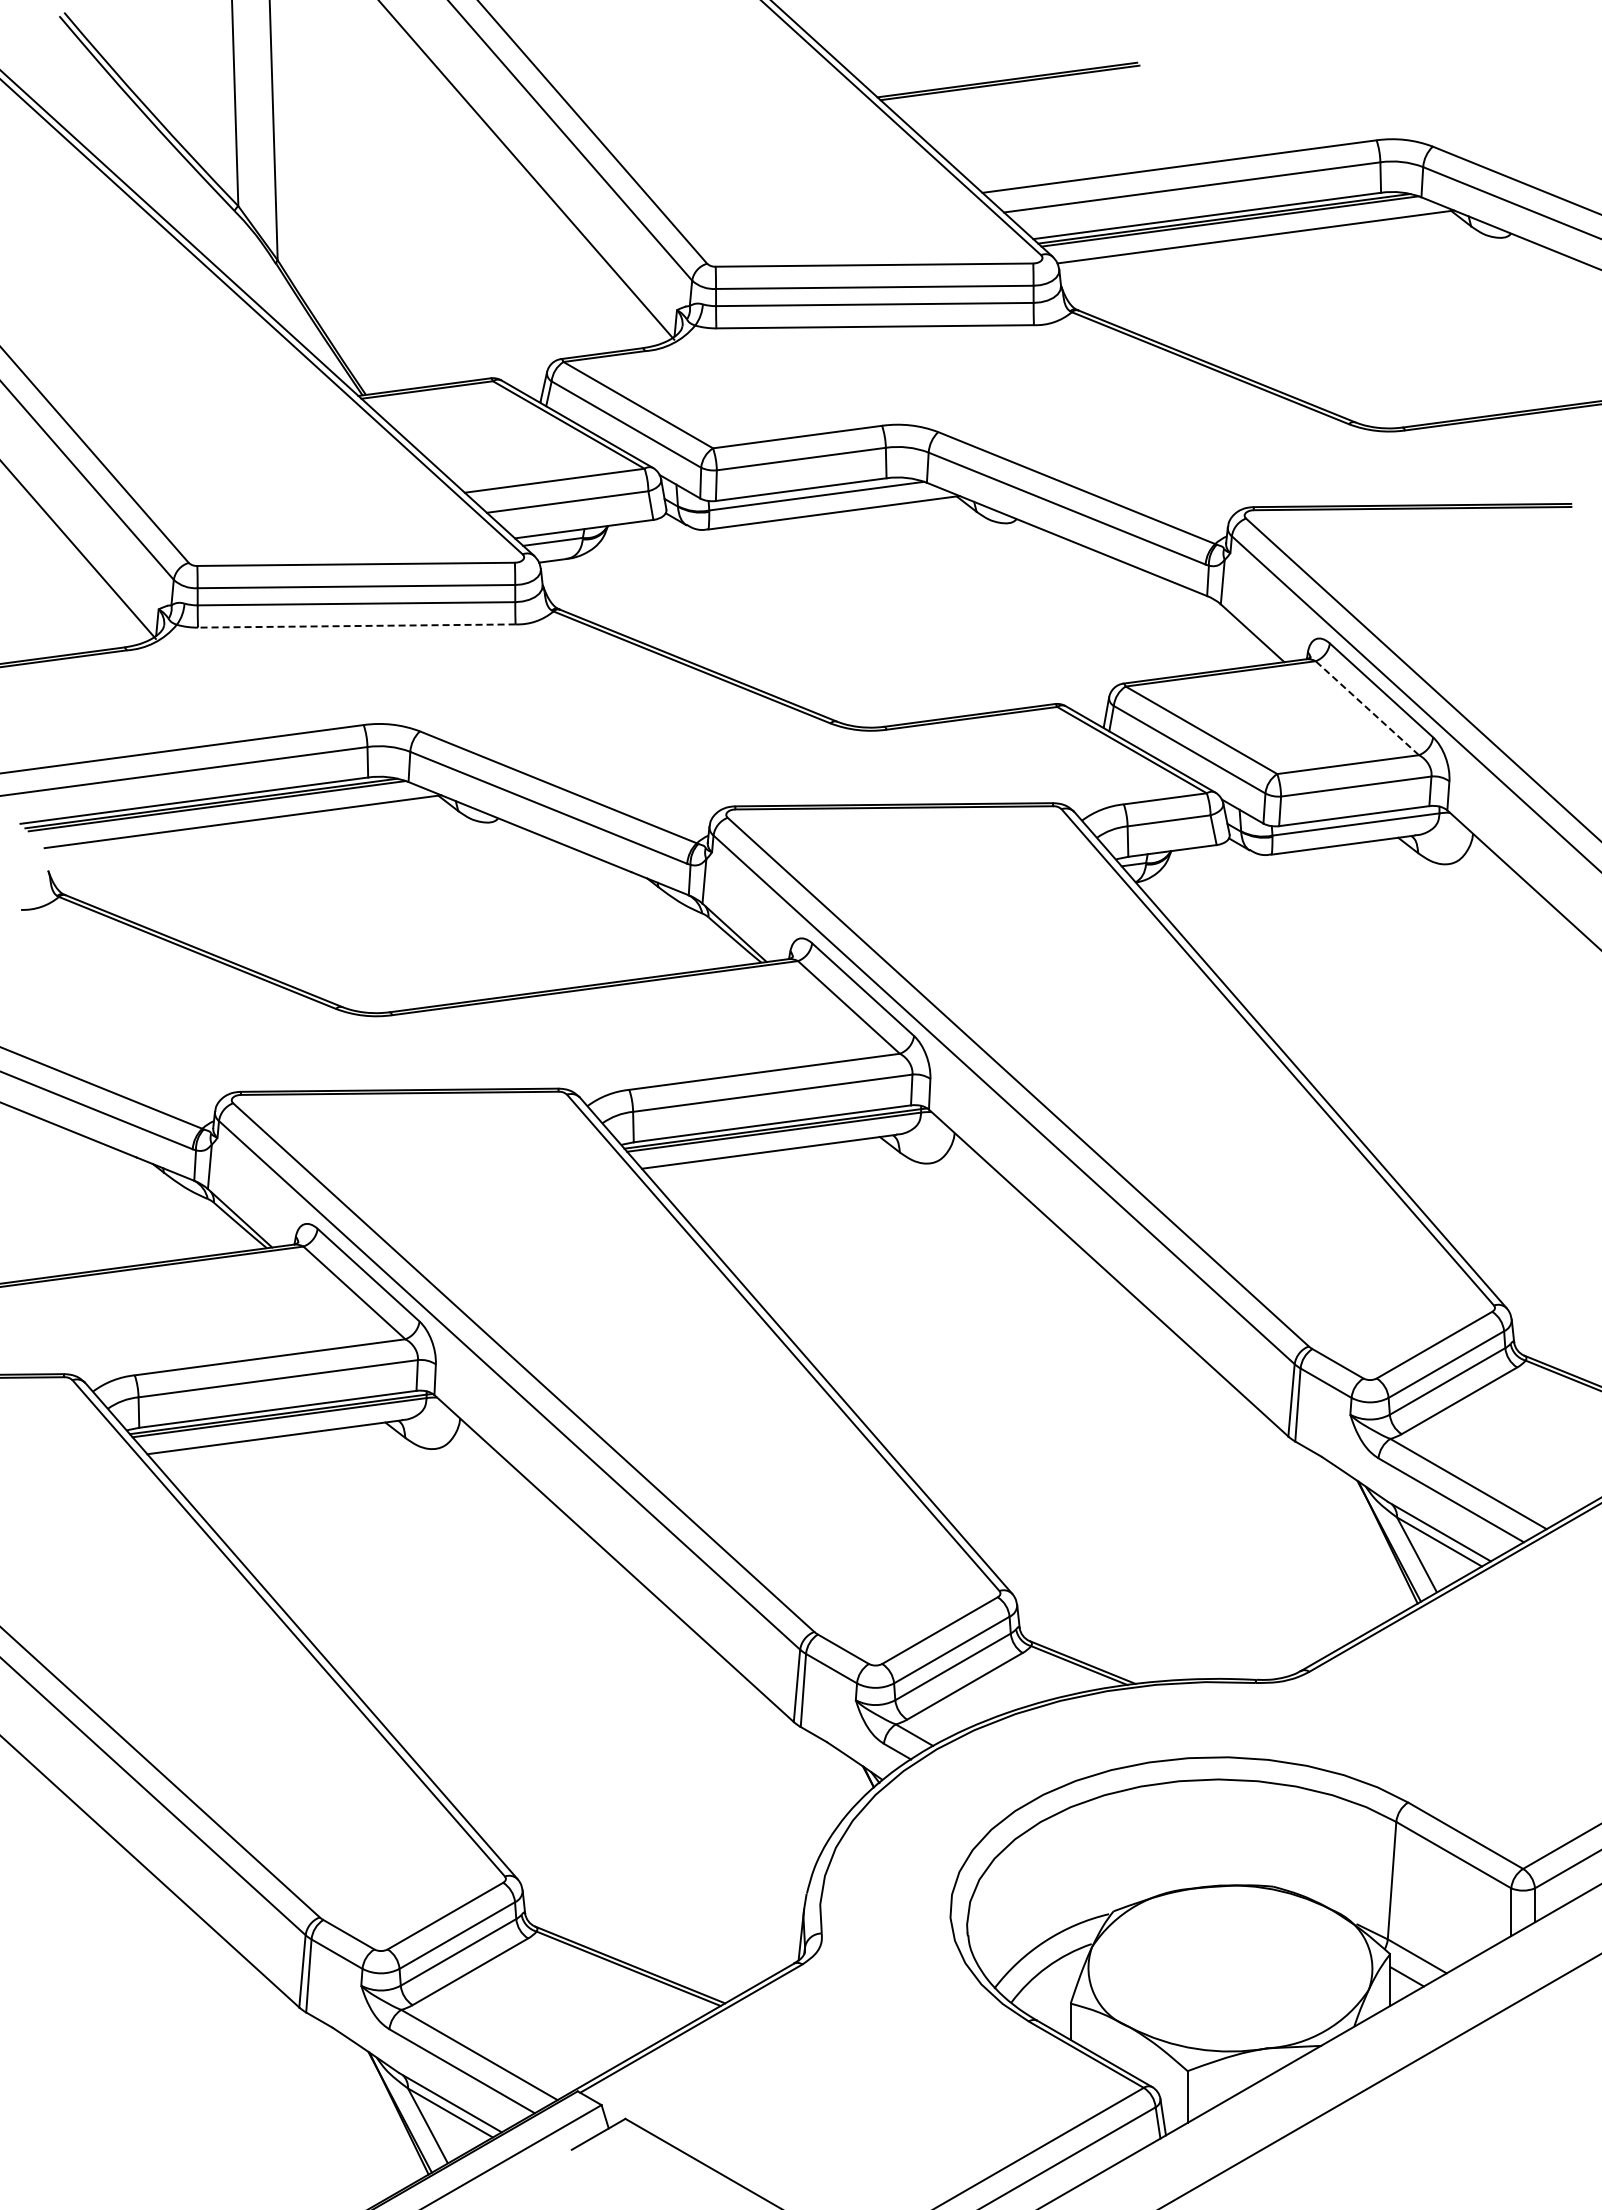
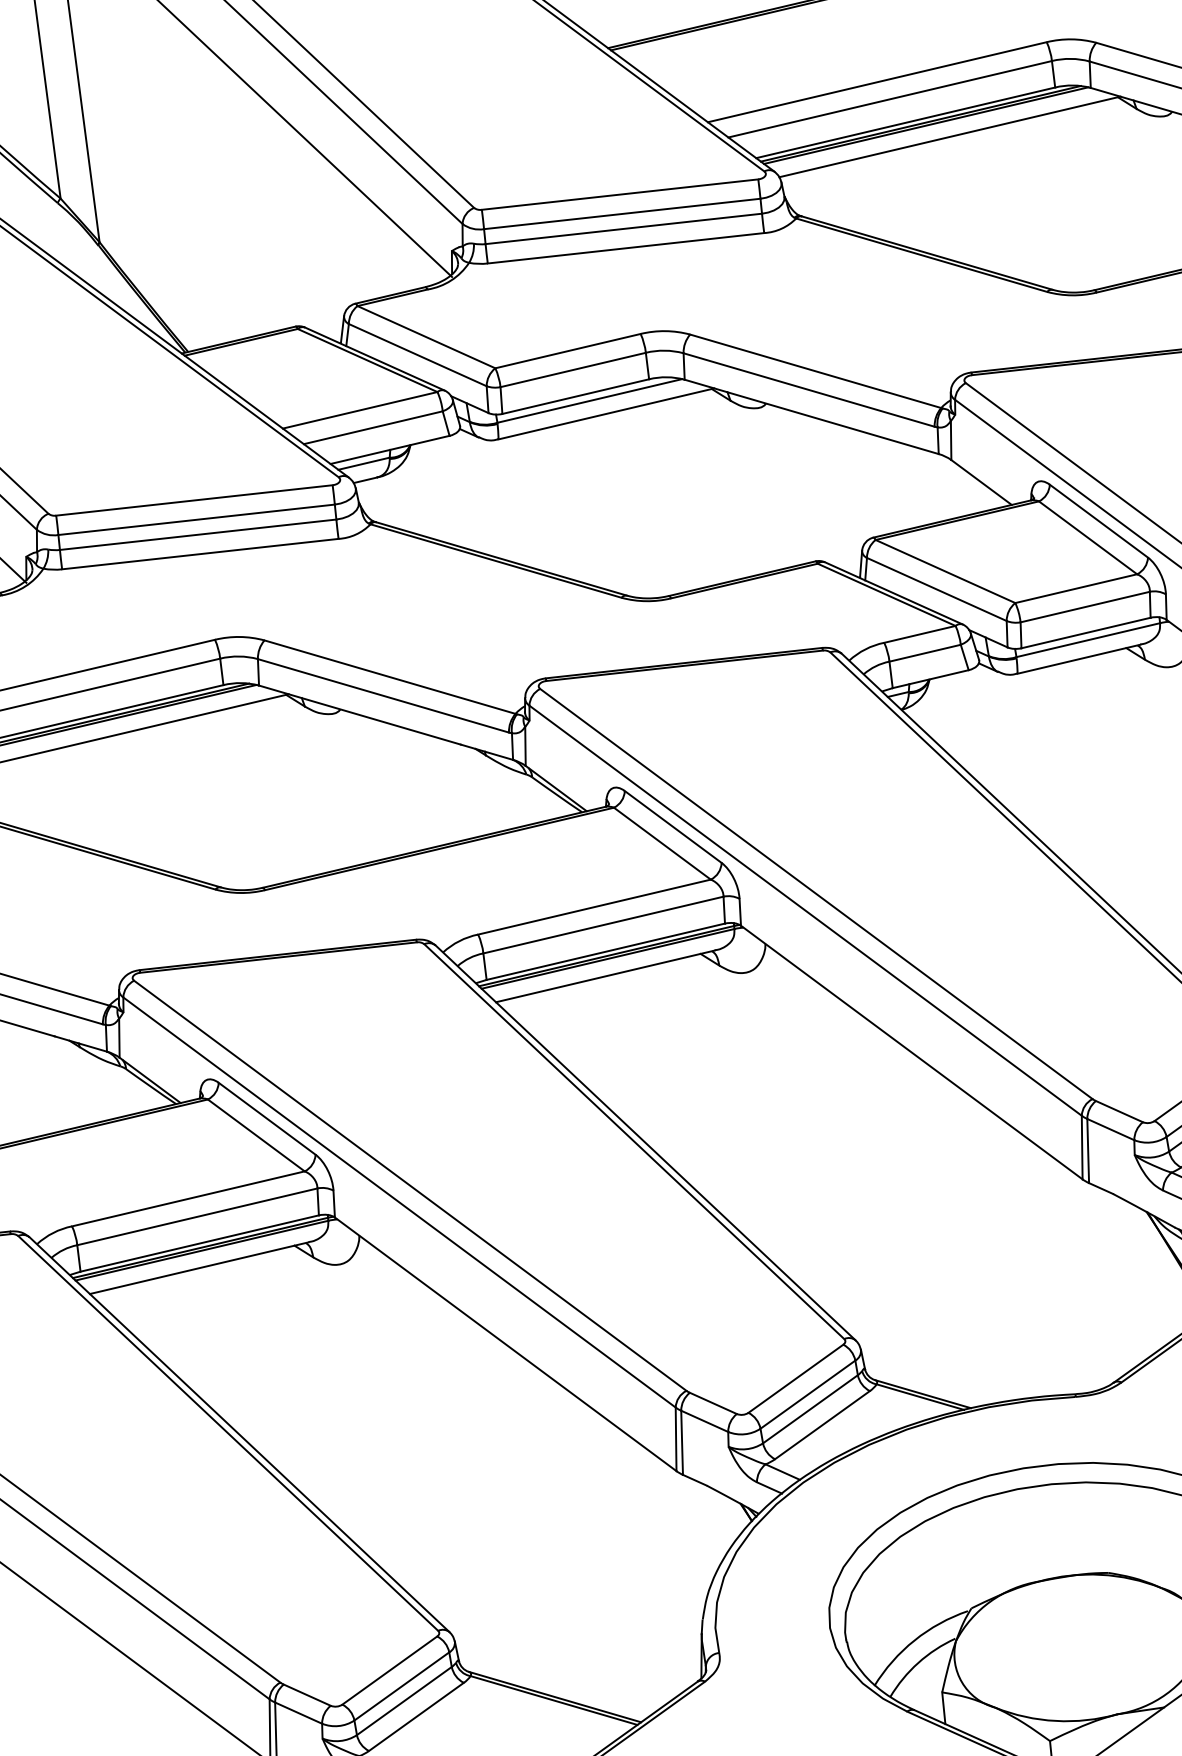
line: (356, 626) -> (200, 554), dashed -> solid
line: (1367, 708) -> (1088, 538), dashed -> solid

